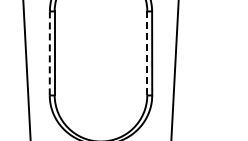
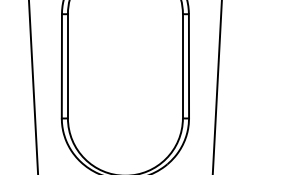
line: (49, 53) -> (61, 66), dashed -> solid
line: (147, 53) -> (183, 66), dashed -> solid

